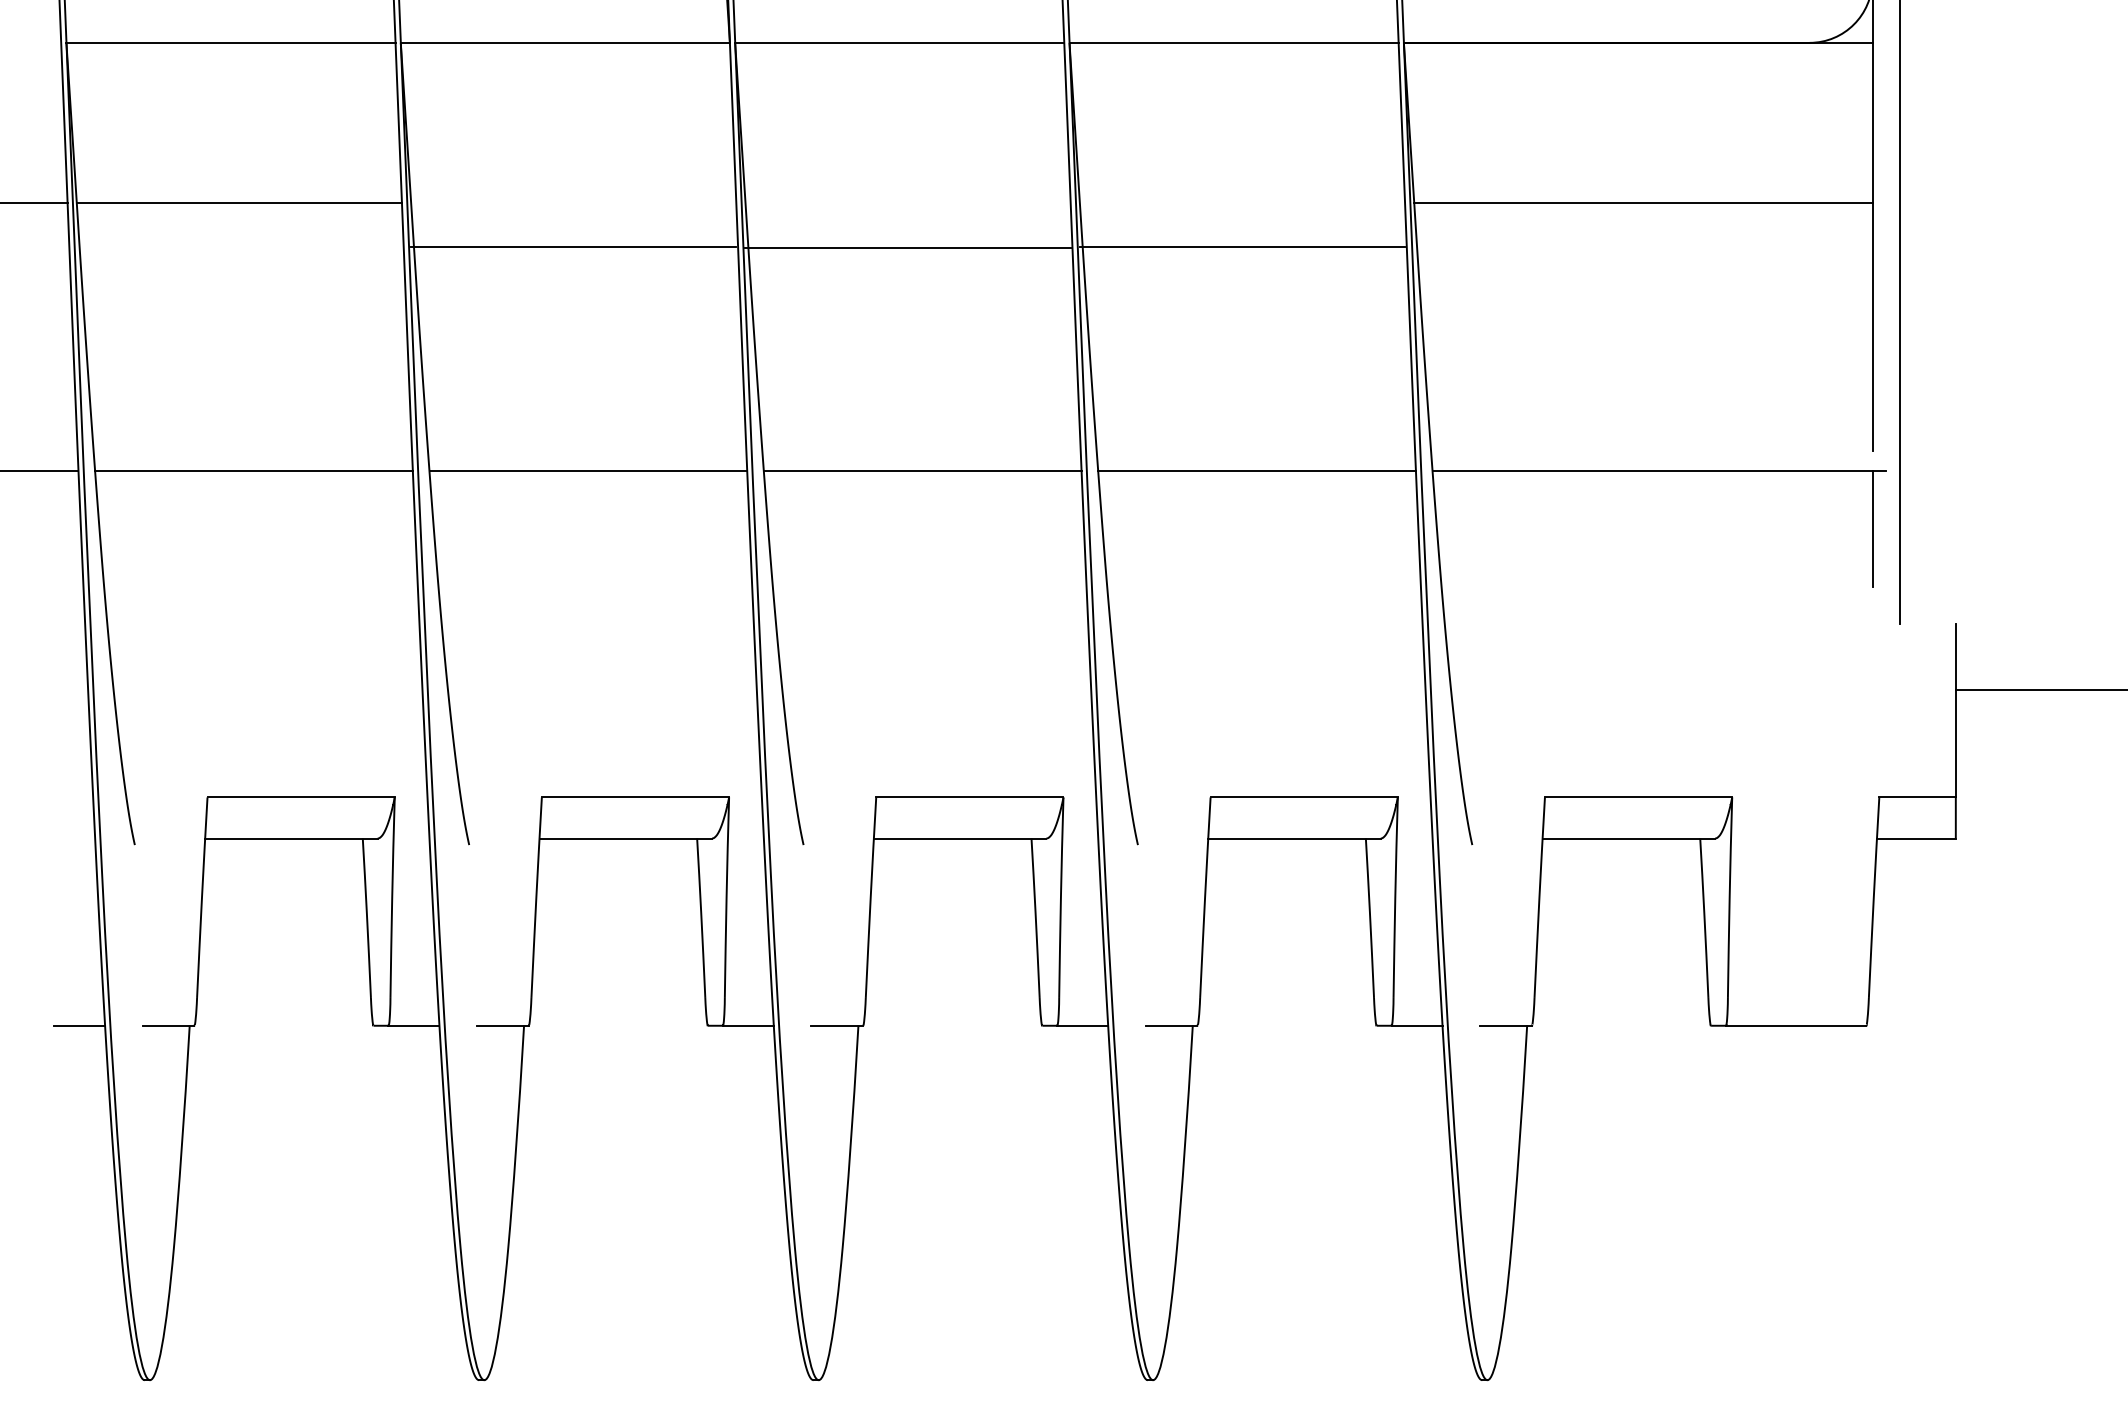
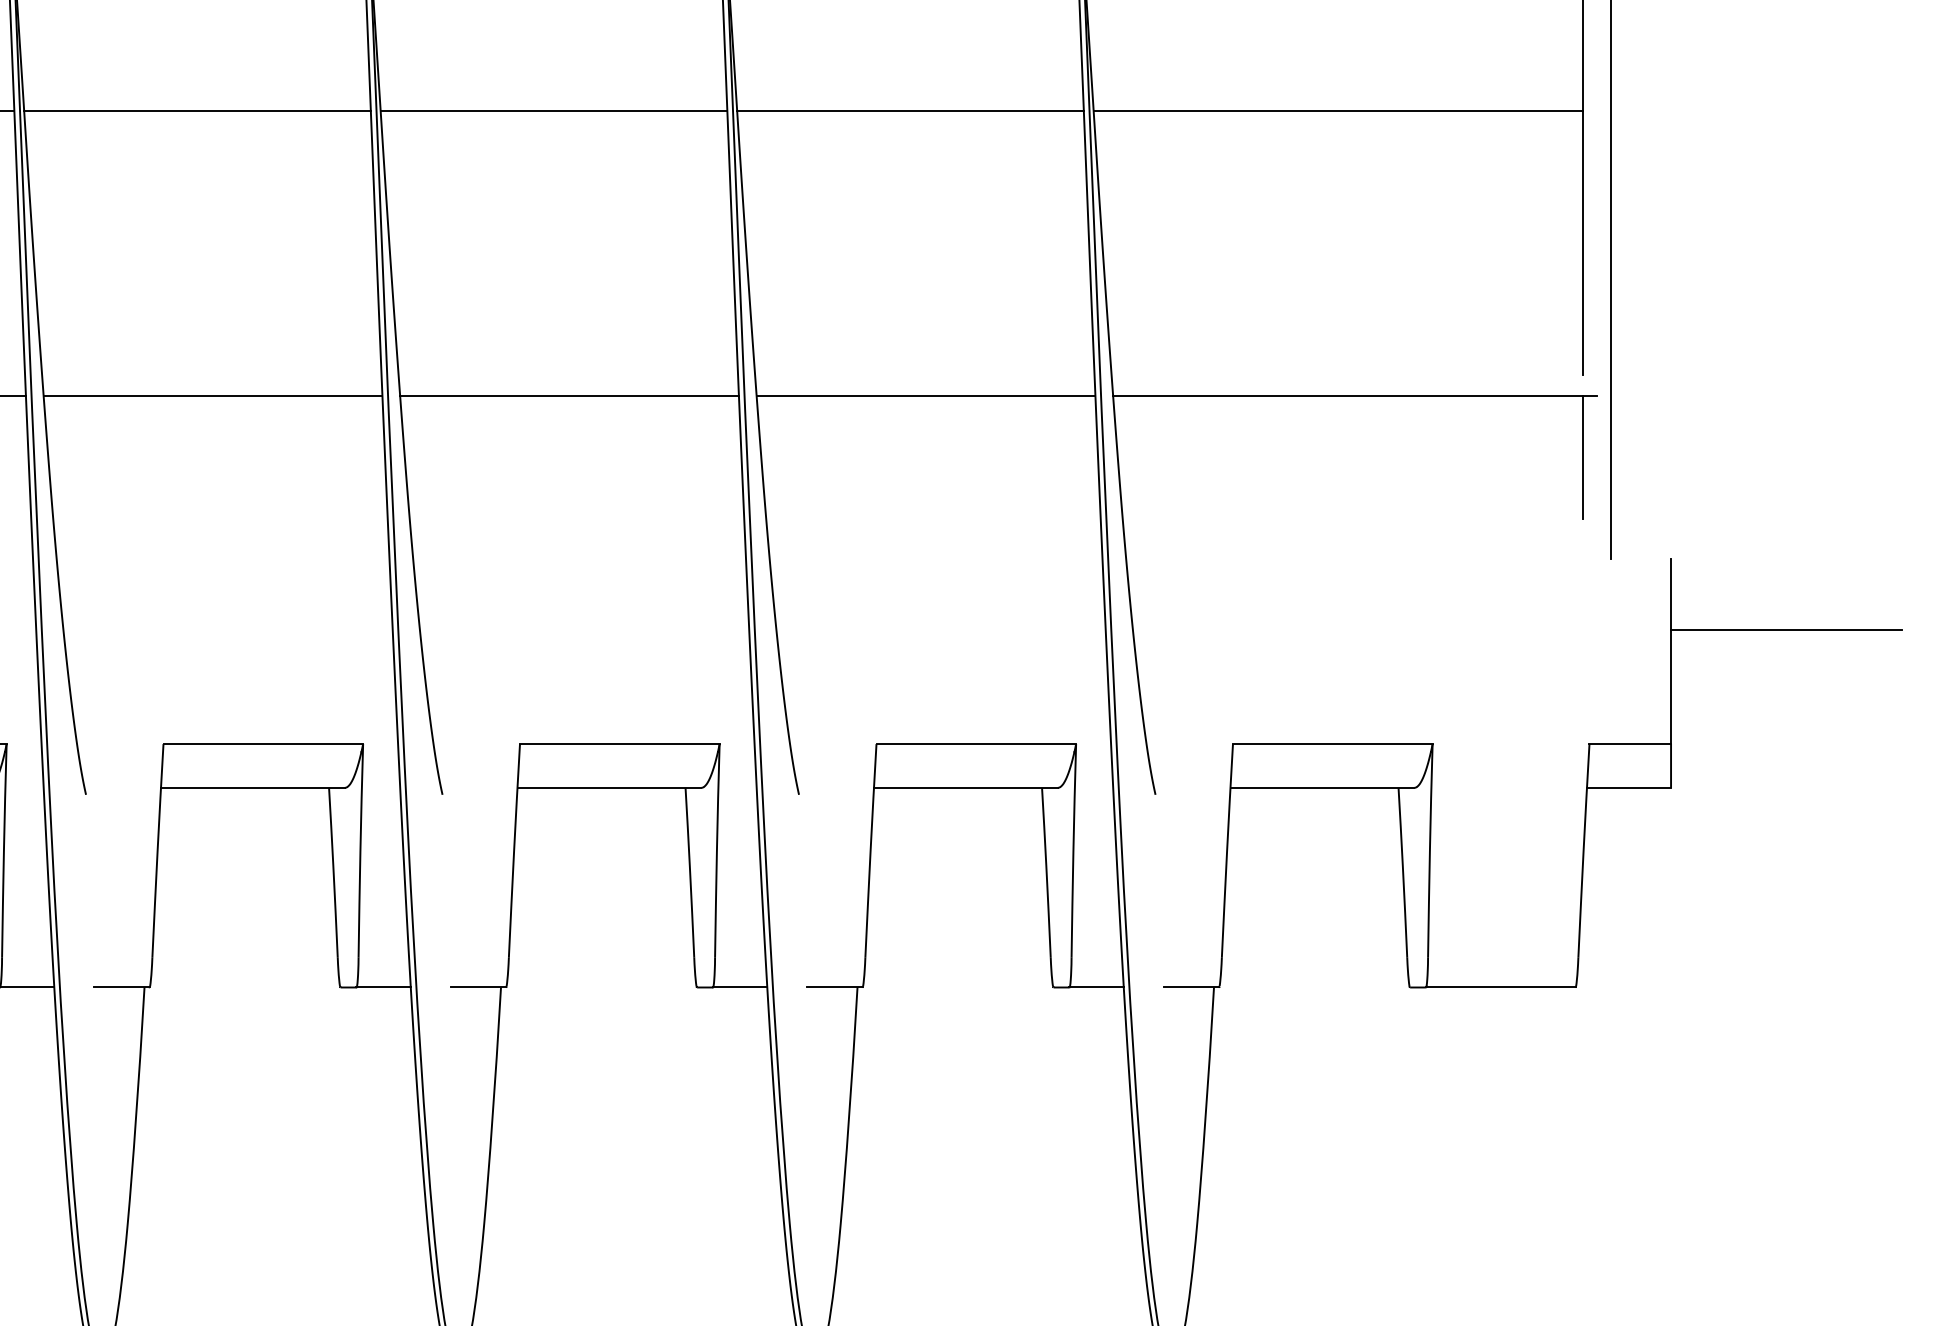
line: (573, 247) -> (197, 110), moved
line: (1242, 247) -> (910, 110), moved
line: (907, 248) -> (553, 110), moved

